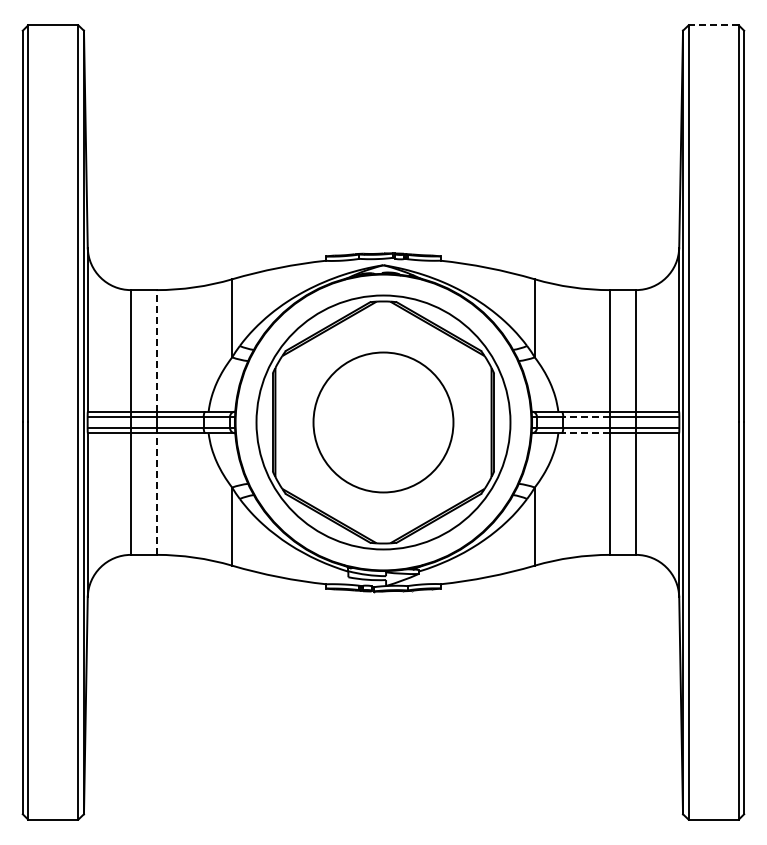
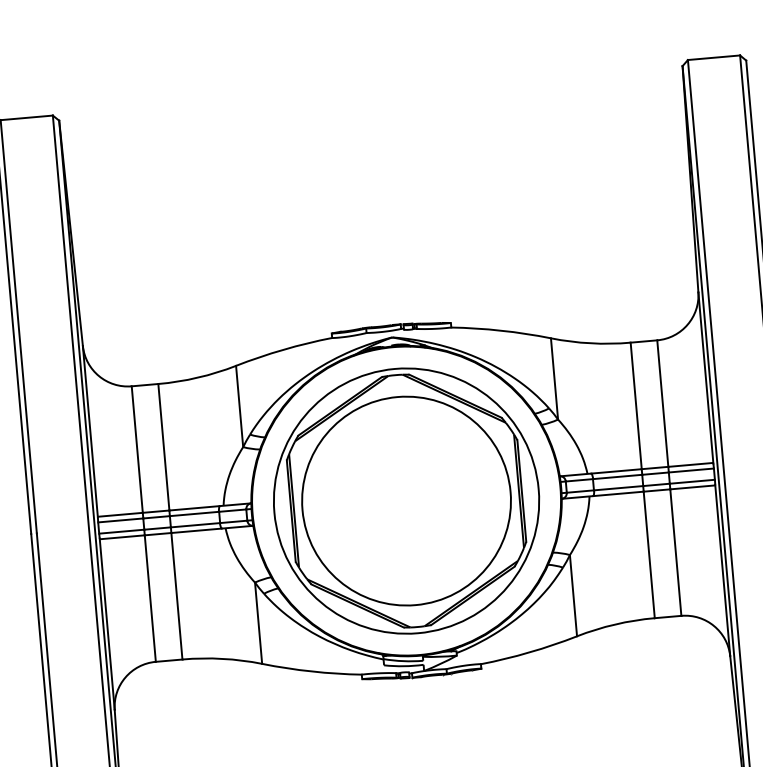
line: (713, 25) -> (713, 57), dashed -> solid
line: (156, 350) -> (163, 446), dashed -> solid
line: (586, 417) -> (617, 477), dashed -> solid
circle: (383, 422) -> (406, 501), size x1.43
line: (585, 433) -> (617, 494), dashed -> solid
line: (156, 494) -> (176, 596), dashed -> solid

